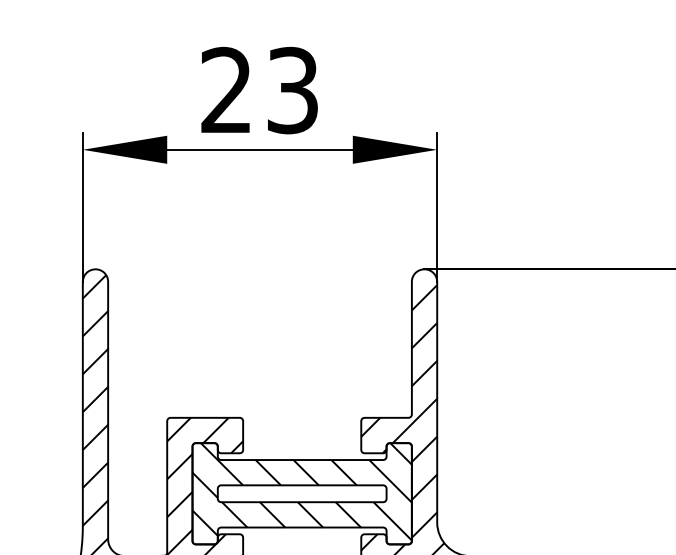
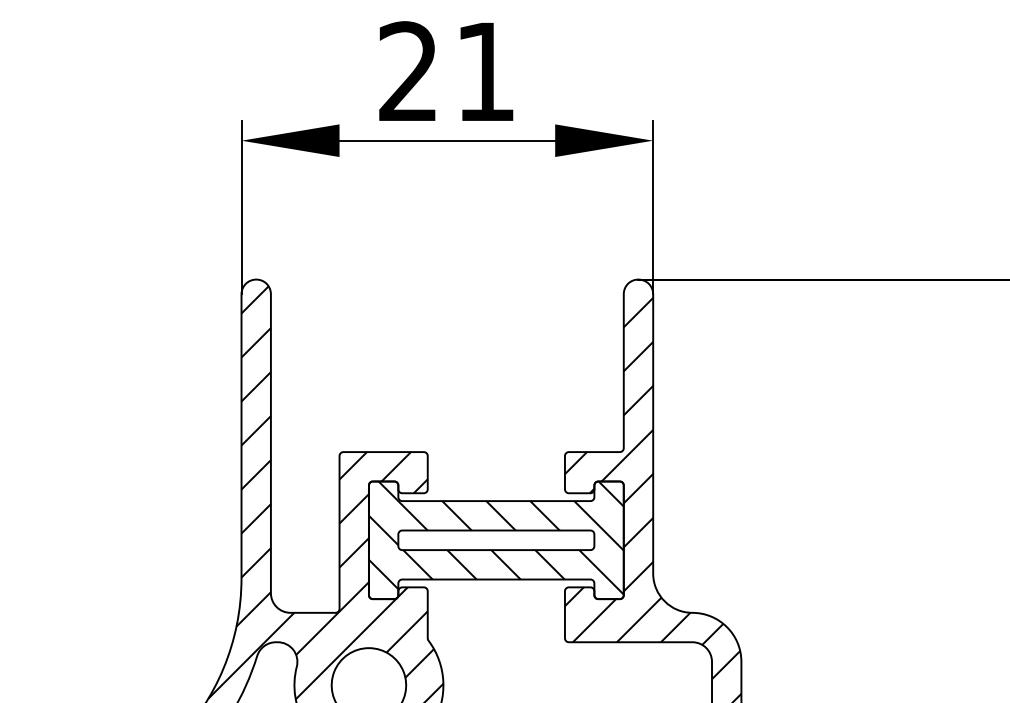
text: (292, 90) -> (485, 71), 23 -> 21

